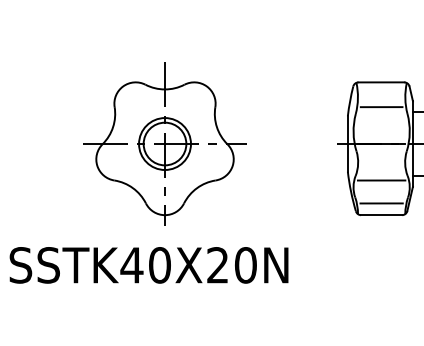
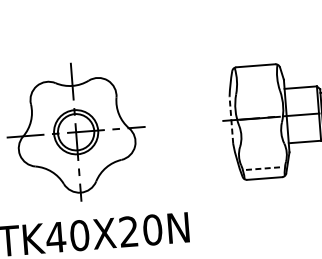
line: (381, 107) -> (257, 87), removed
line: (347, 144) -> (231, 120), solid -> dashed
line: (381, 180) -> (262, 149), removed
line: (382, 203) -> (264, 168), solid -> dashed

